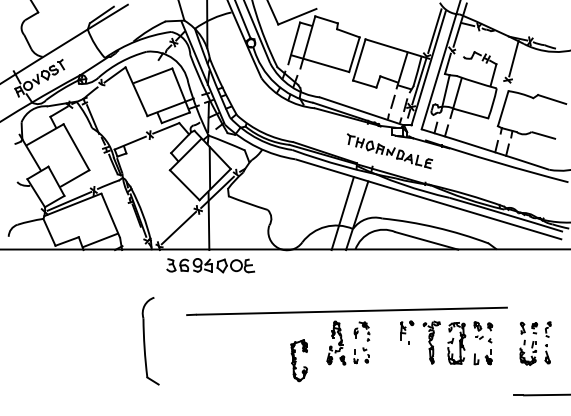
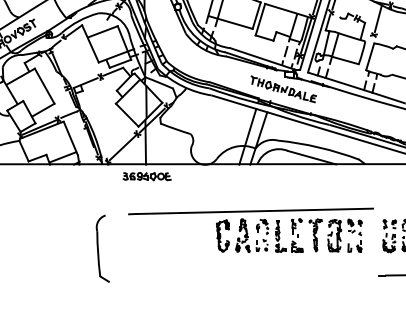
part: (210, 265) -> (146, 176), size x0.71
part: (150, 341) -> (102, 248), moved
part: (401, 349) -> (292, 240), added
part: (298, 360) -> (222, 235), moved

